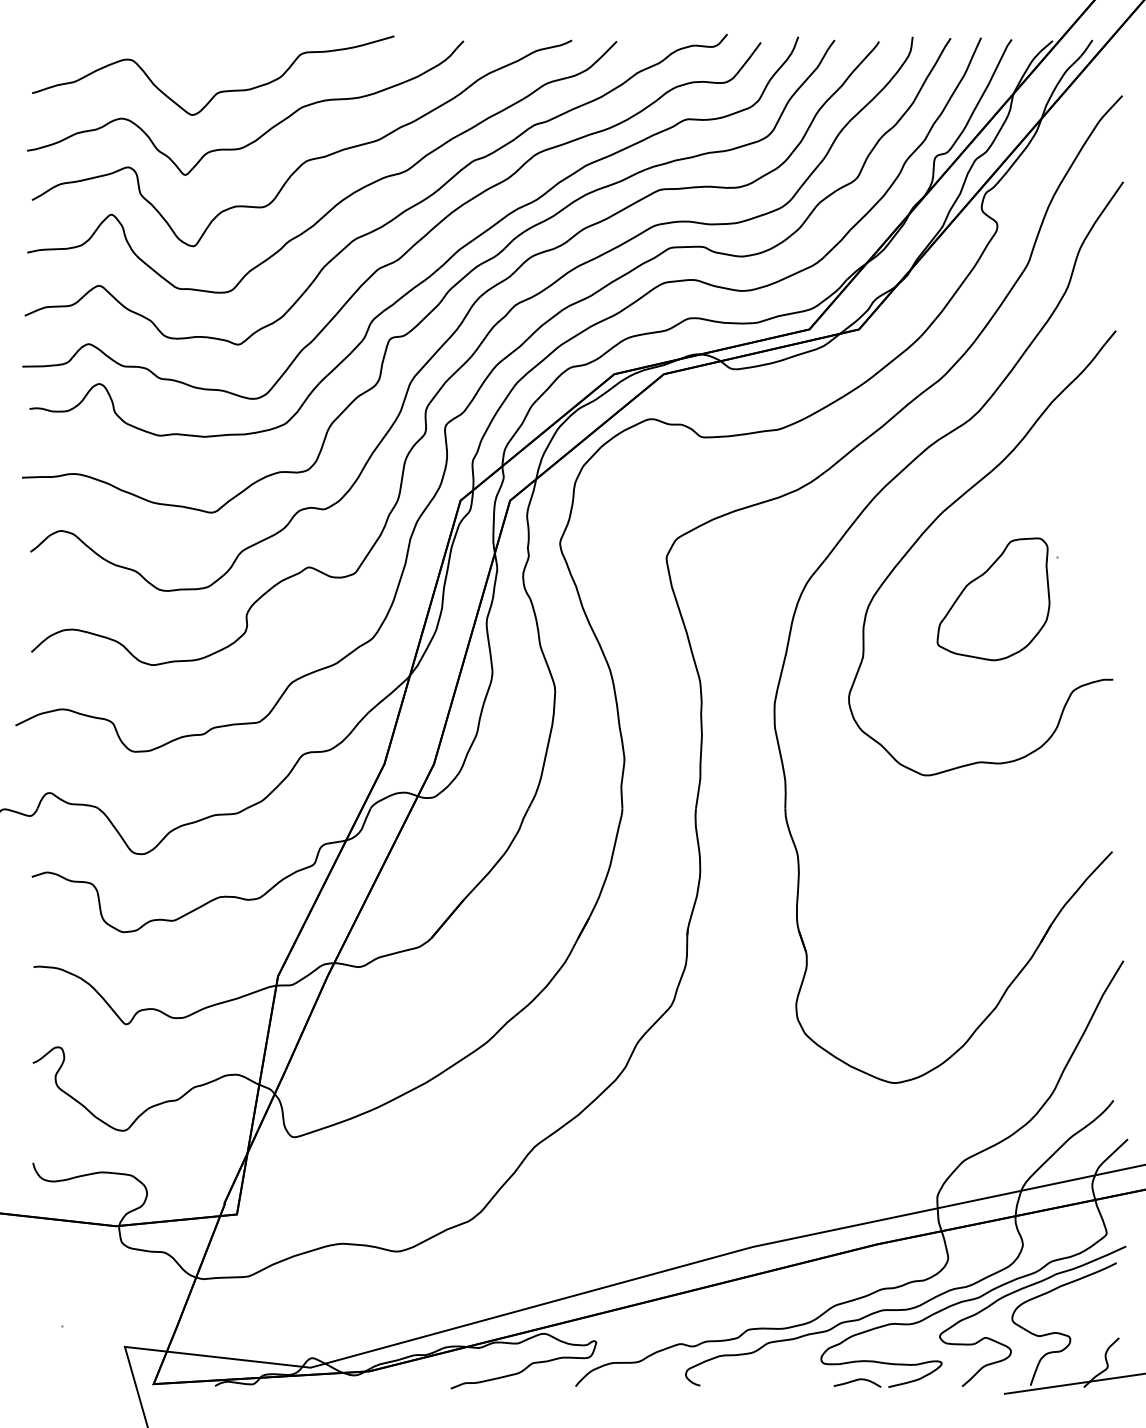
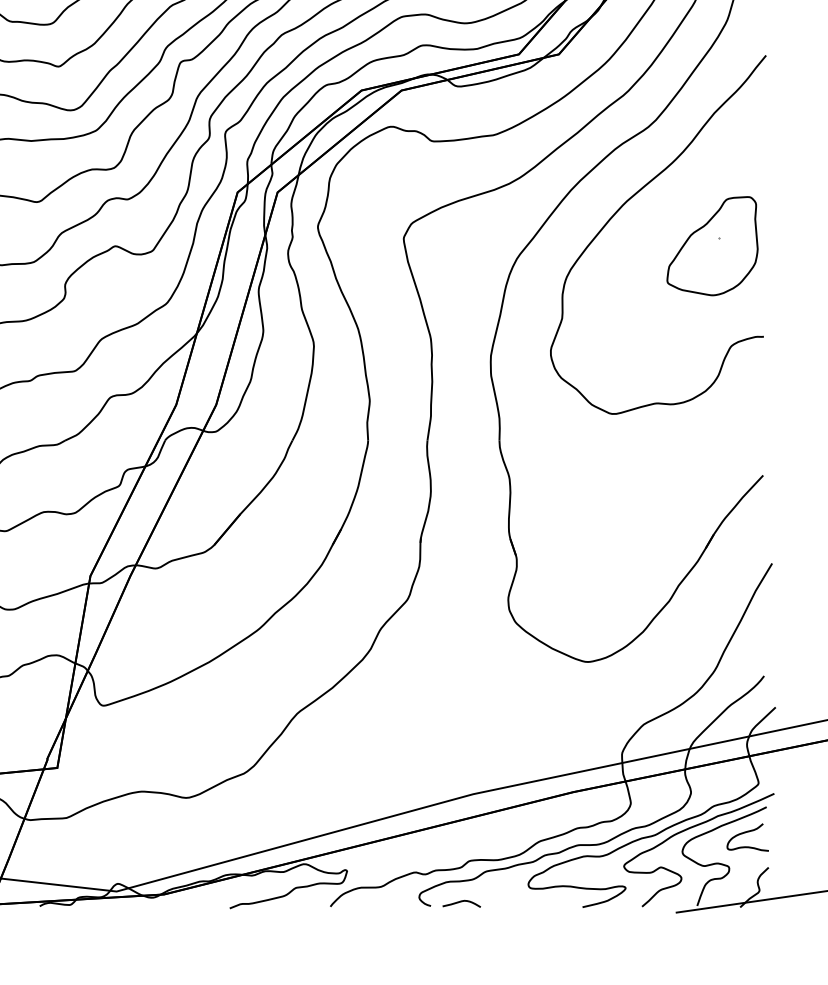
part: (993, 599) -> (712, 246), moved
curve: (1090, 1295) -> (745, 833), added
curve: (857, 1380) -> (461, 901), moved

